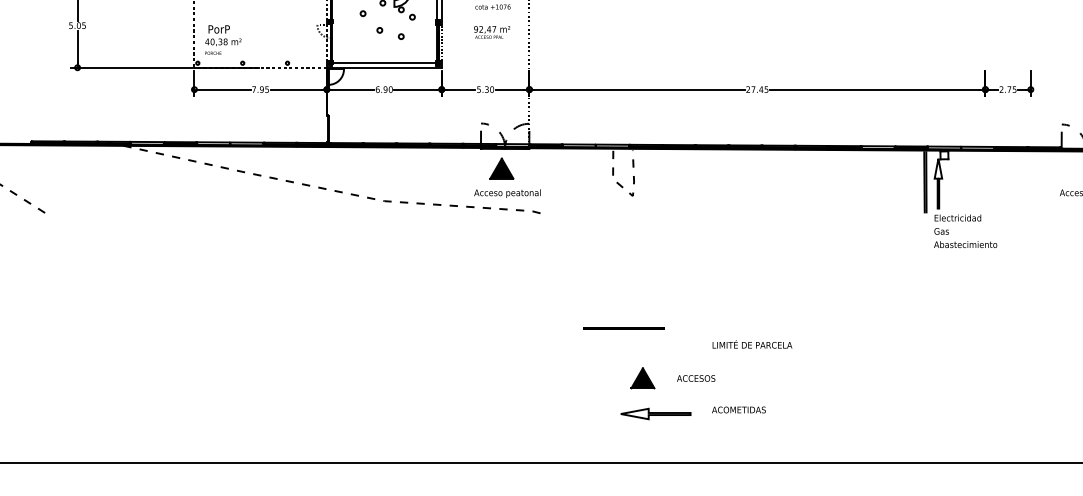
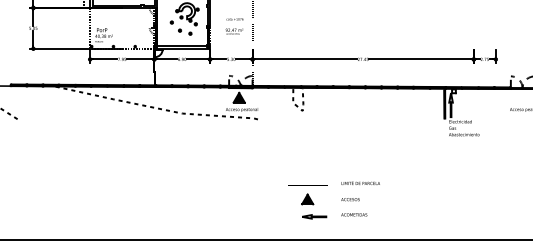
line: (624, 328) -> (307, 185), moved
text: (696, 378) -> (350, 199), moved
part: (656, 413) -> (314, 216), size x0.71

